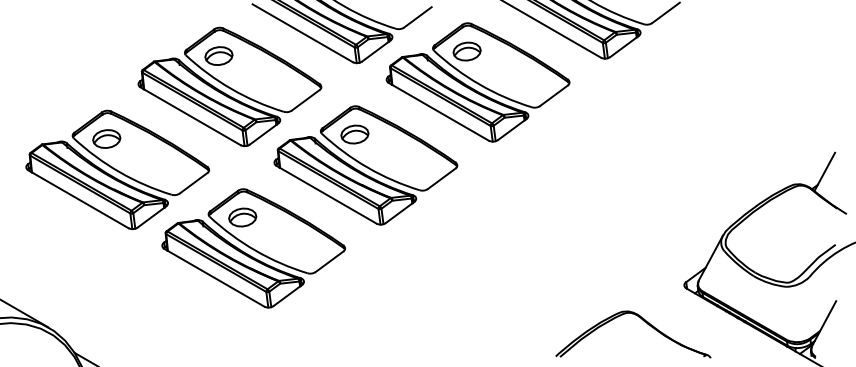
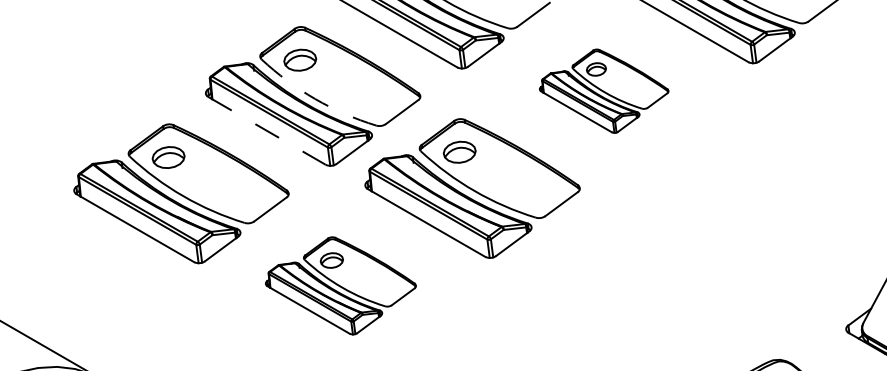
part: (477, 82) -> (603, 91), size x0.6
arc: (231, 89) -> (314, 99), solid -> dashed
line: (190, 116) -> (266, 131), solid -> dashed
part: (253, 248) -> (340, 285), size x0.7

